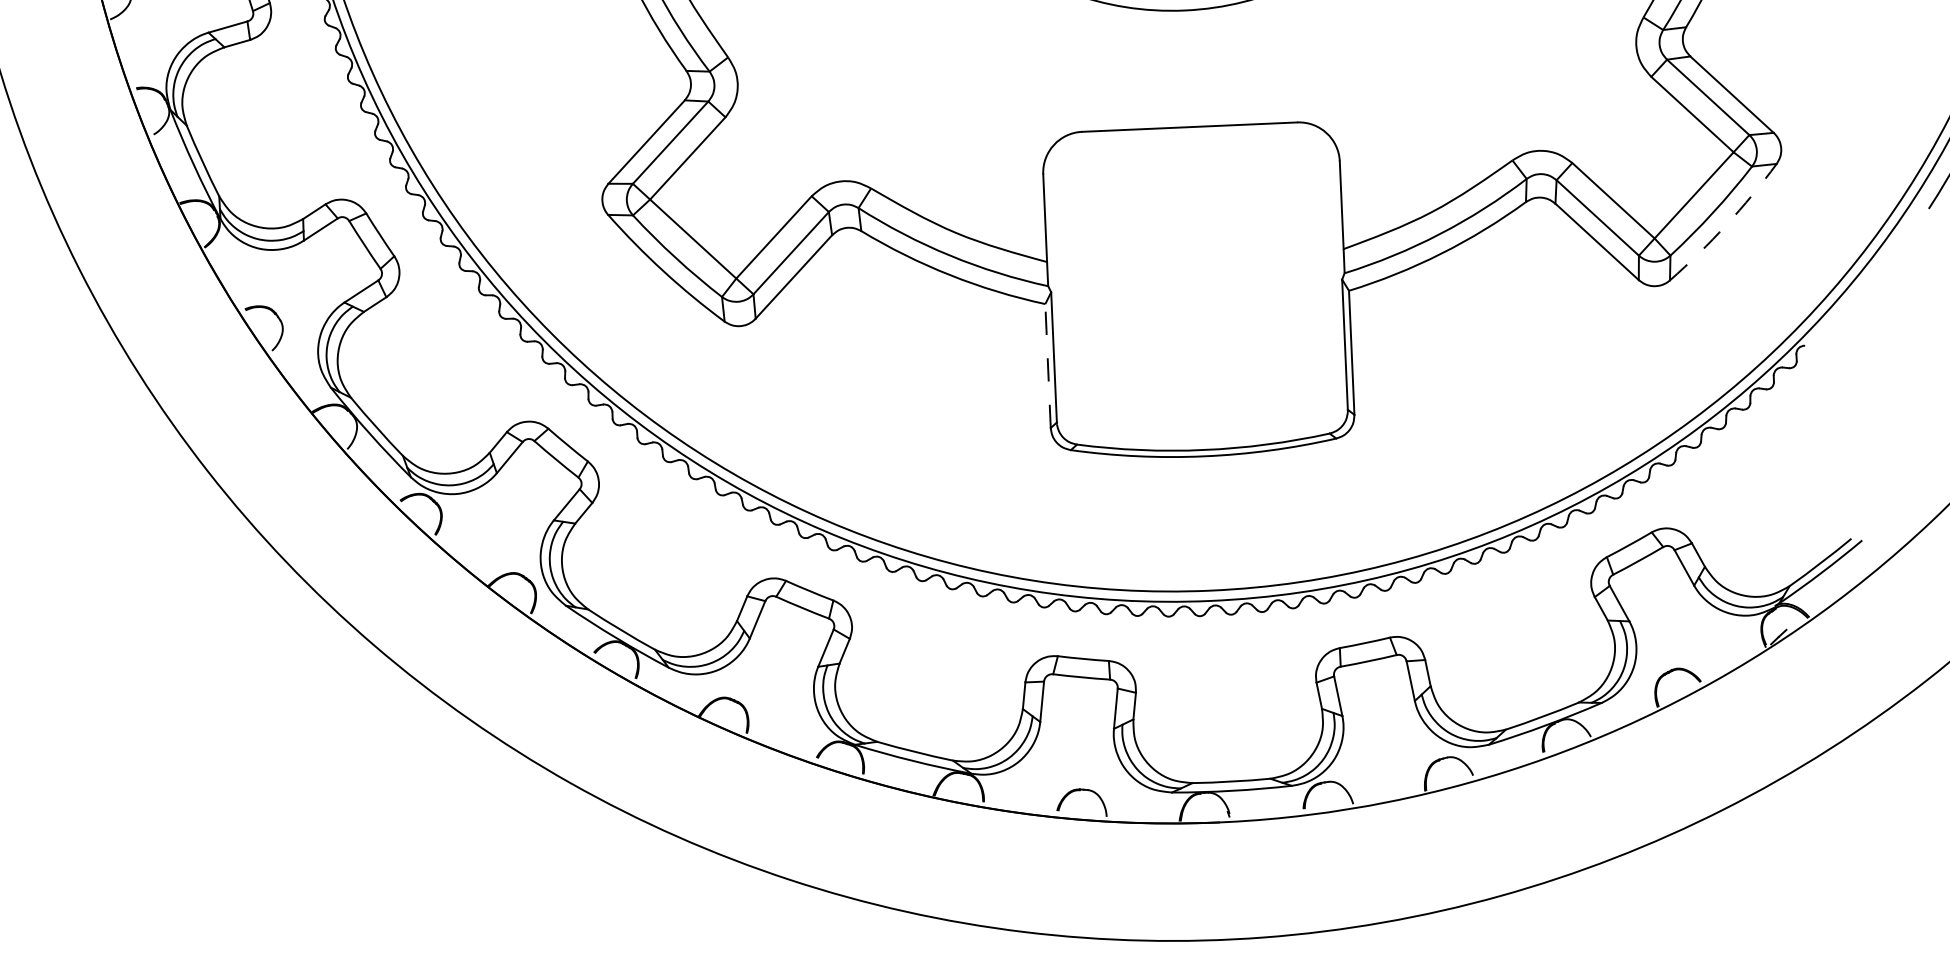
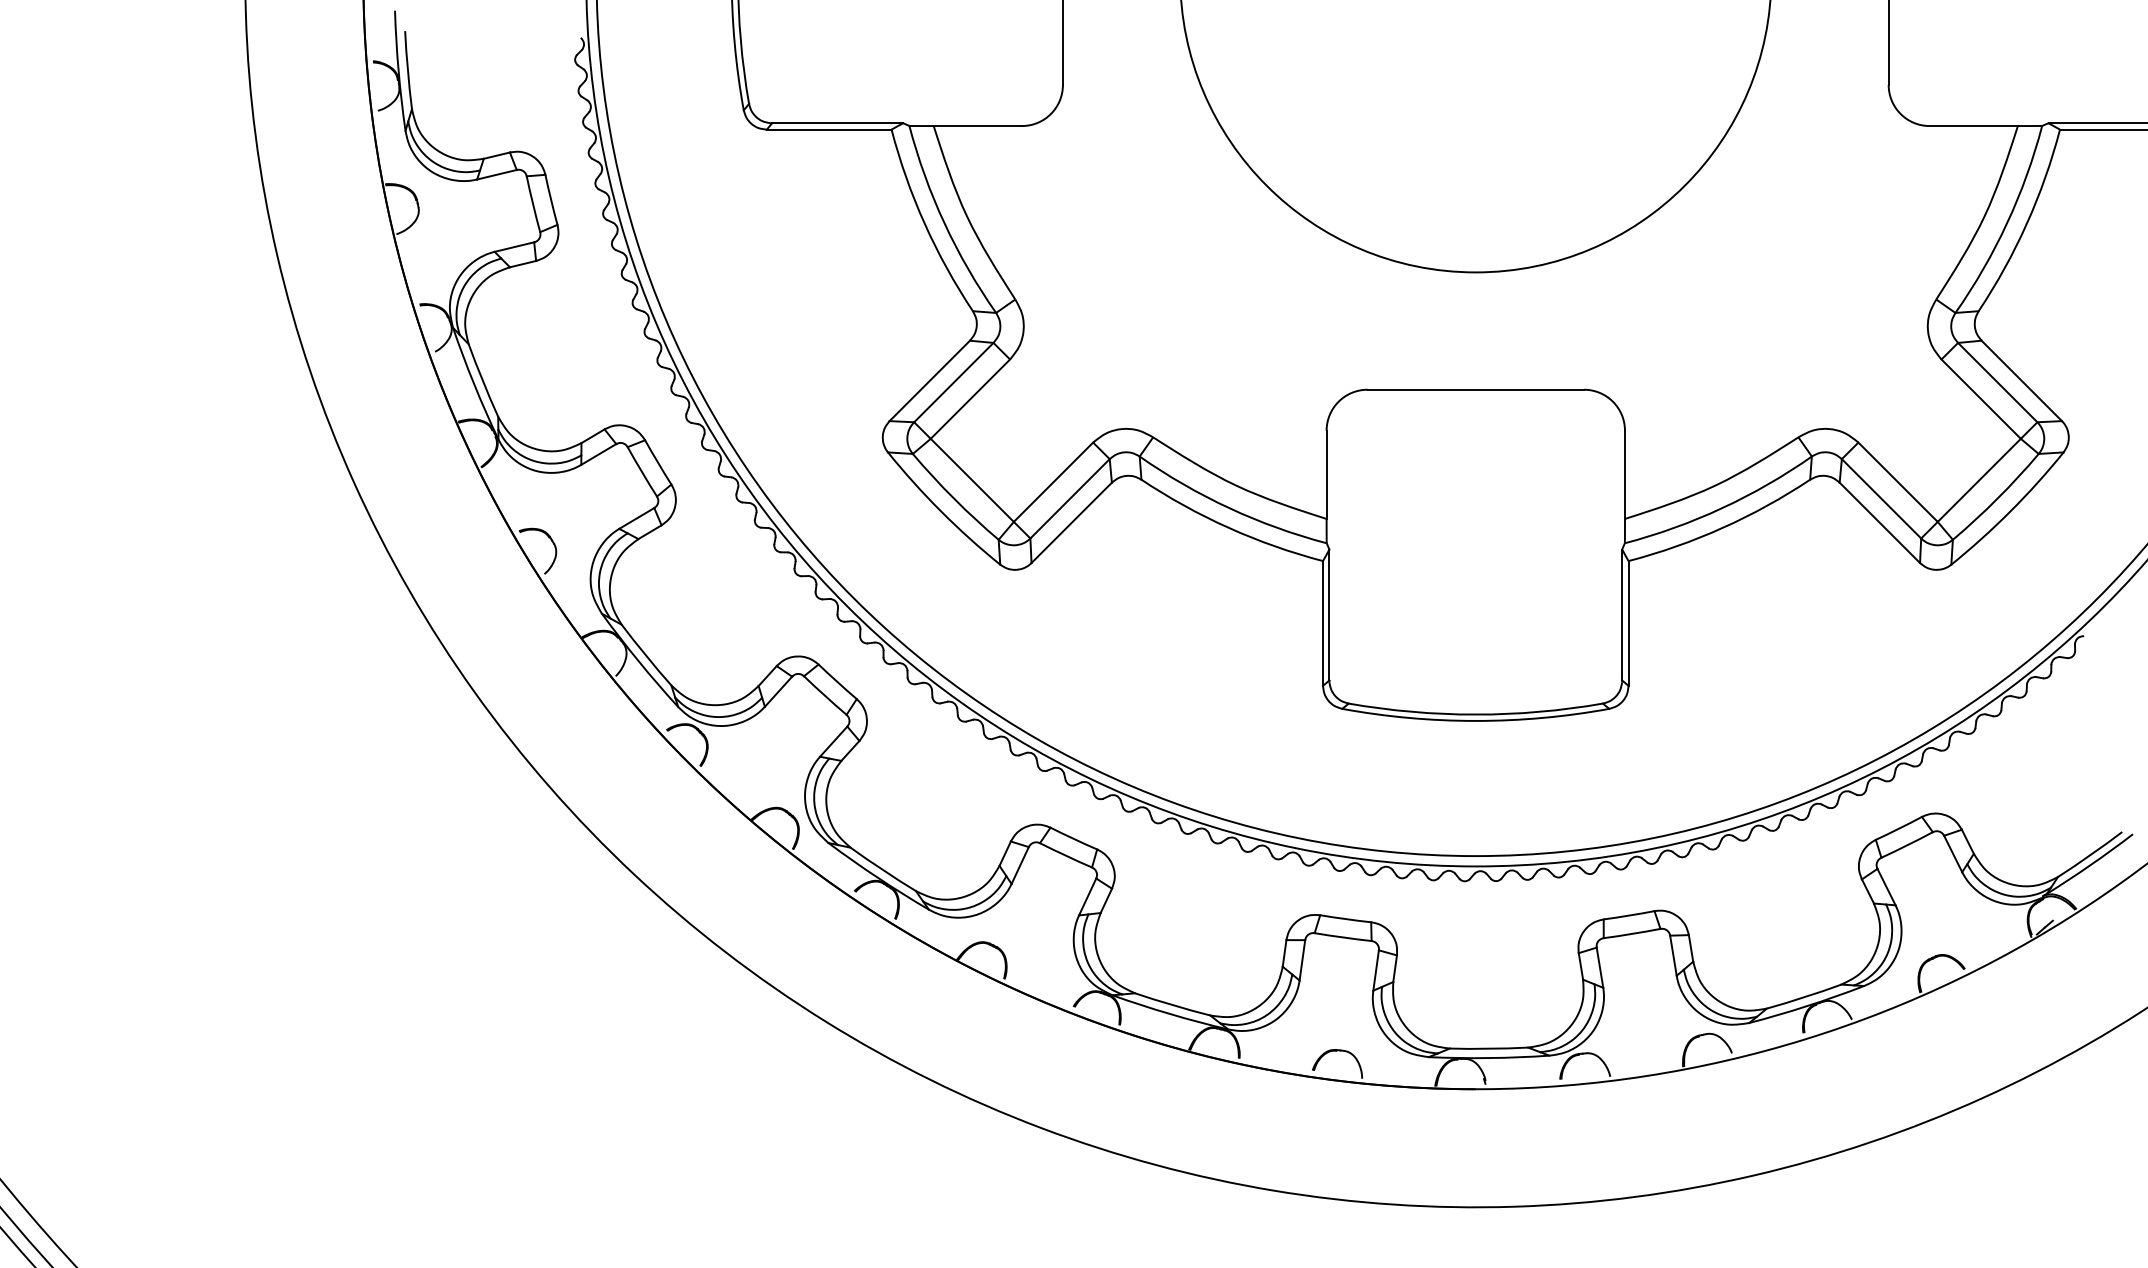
arc: (1726, 224) -> (2010, 511), dashed -> solid
line: (1048, 365) -> (1323, 622), dashed -> solid

